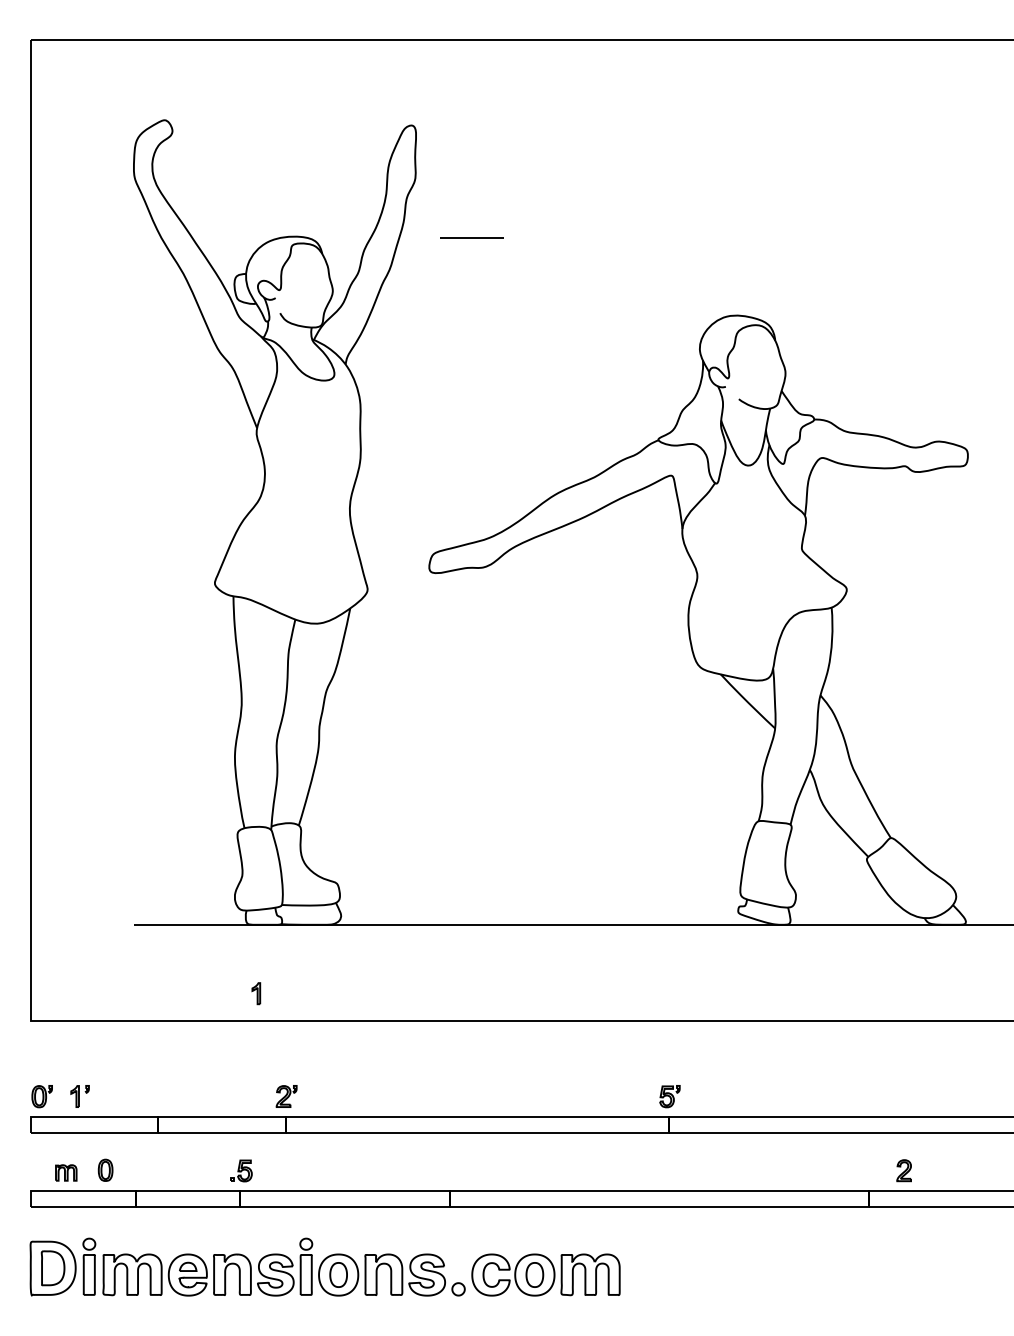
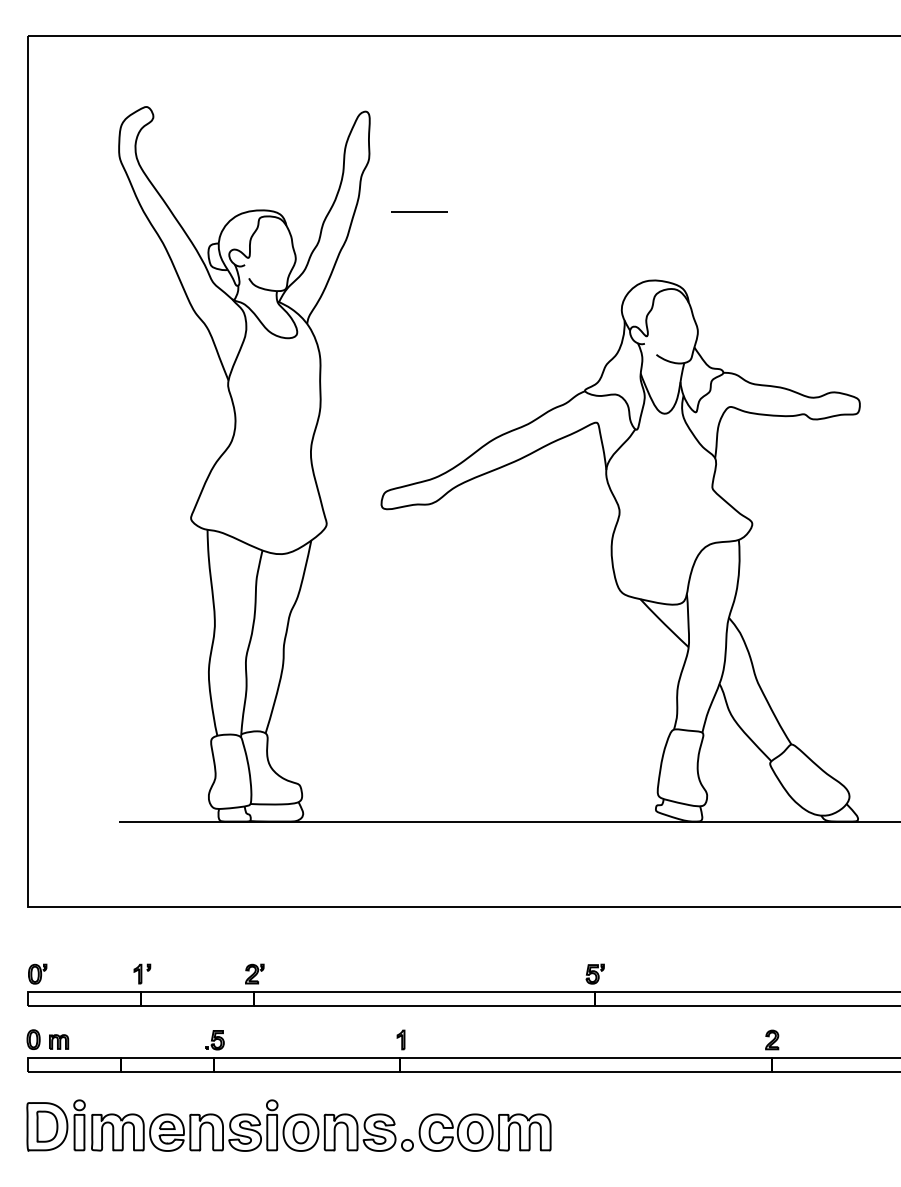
part: (256, 993) -> (401, 1039), moved
part: (79, 1096) -> (141, 974), moved
part: (105, 1169) -> (33, 1038), moved
part: (903, 1170) -> (771, 1039), moved

